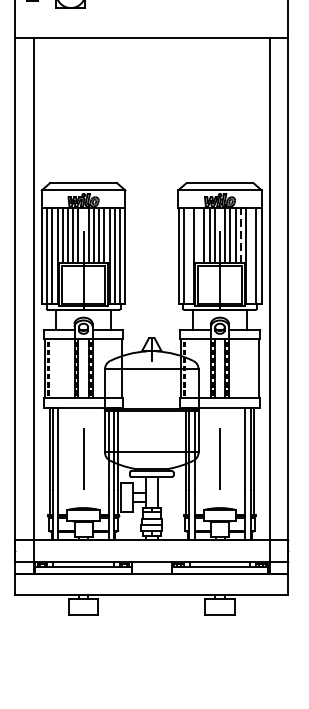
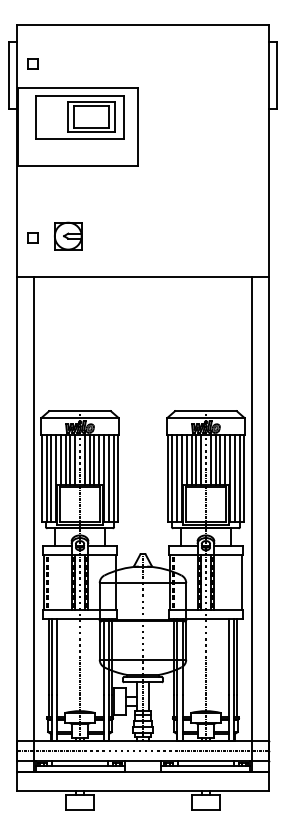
line: (198, 235) -> (186, 459), added
line: (241, 235) -> (225, 459), dashed -> solid
line: (189, 256) -> (177, 478), added
line: (250, 256) -> (234, 478), added
line: (151, 551) -> (142, 751), added

